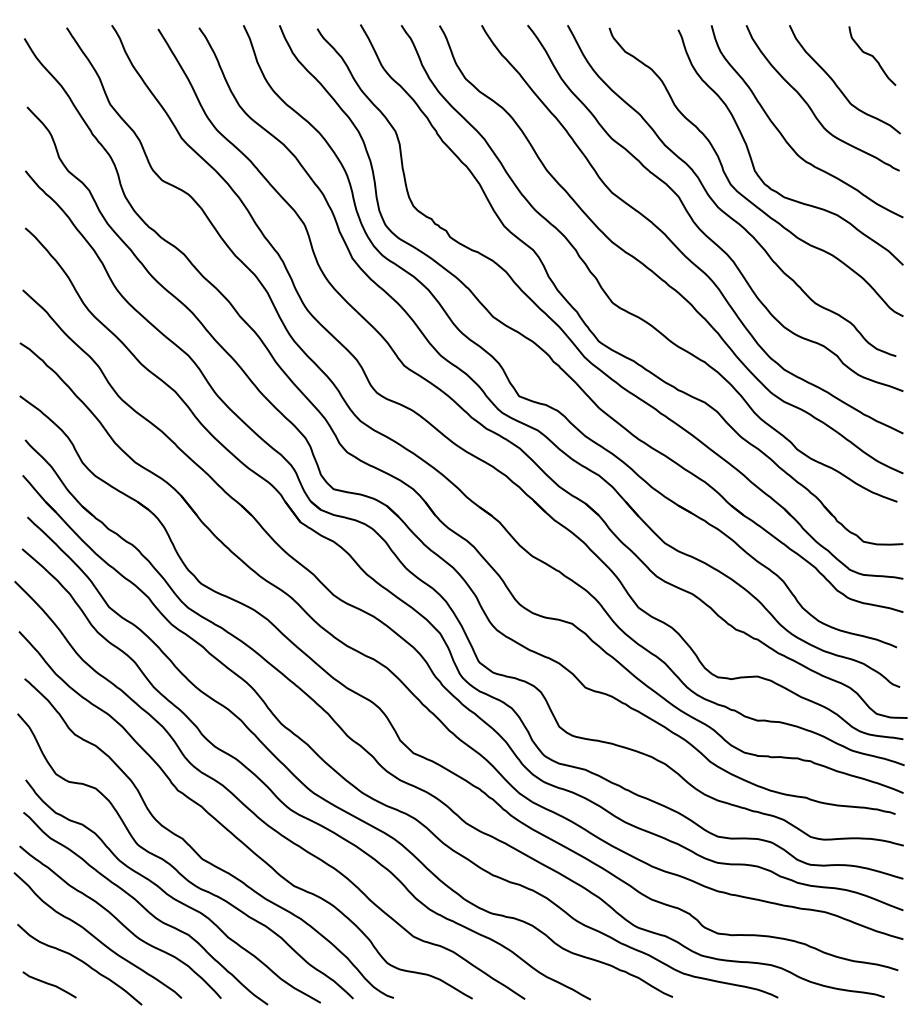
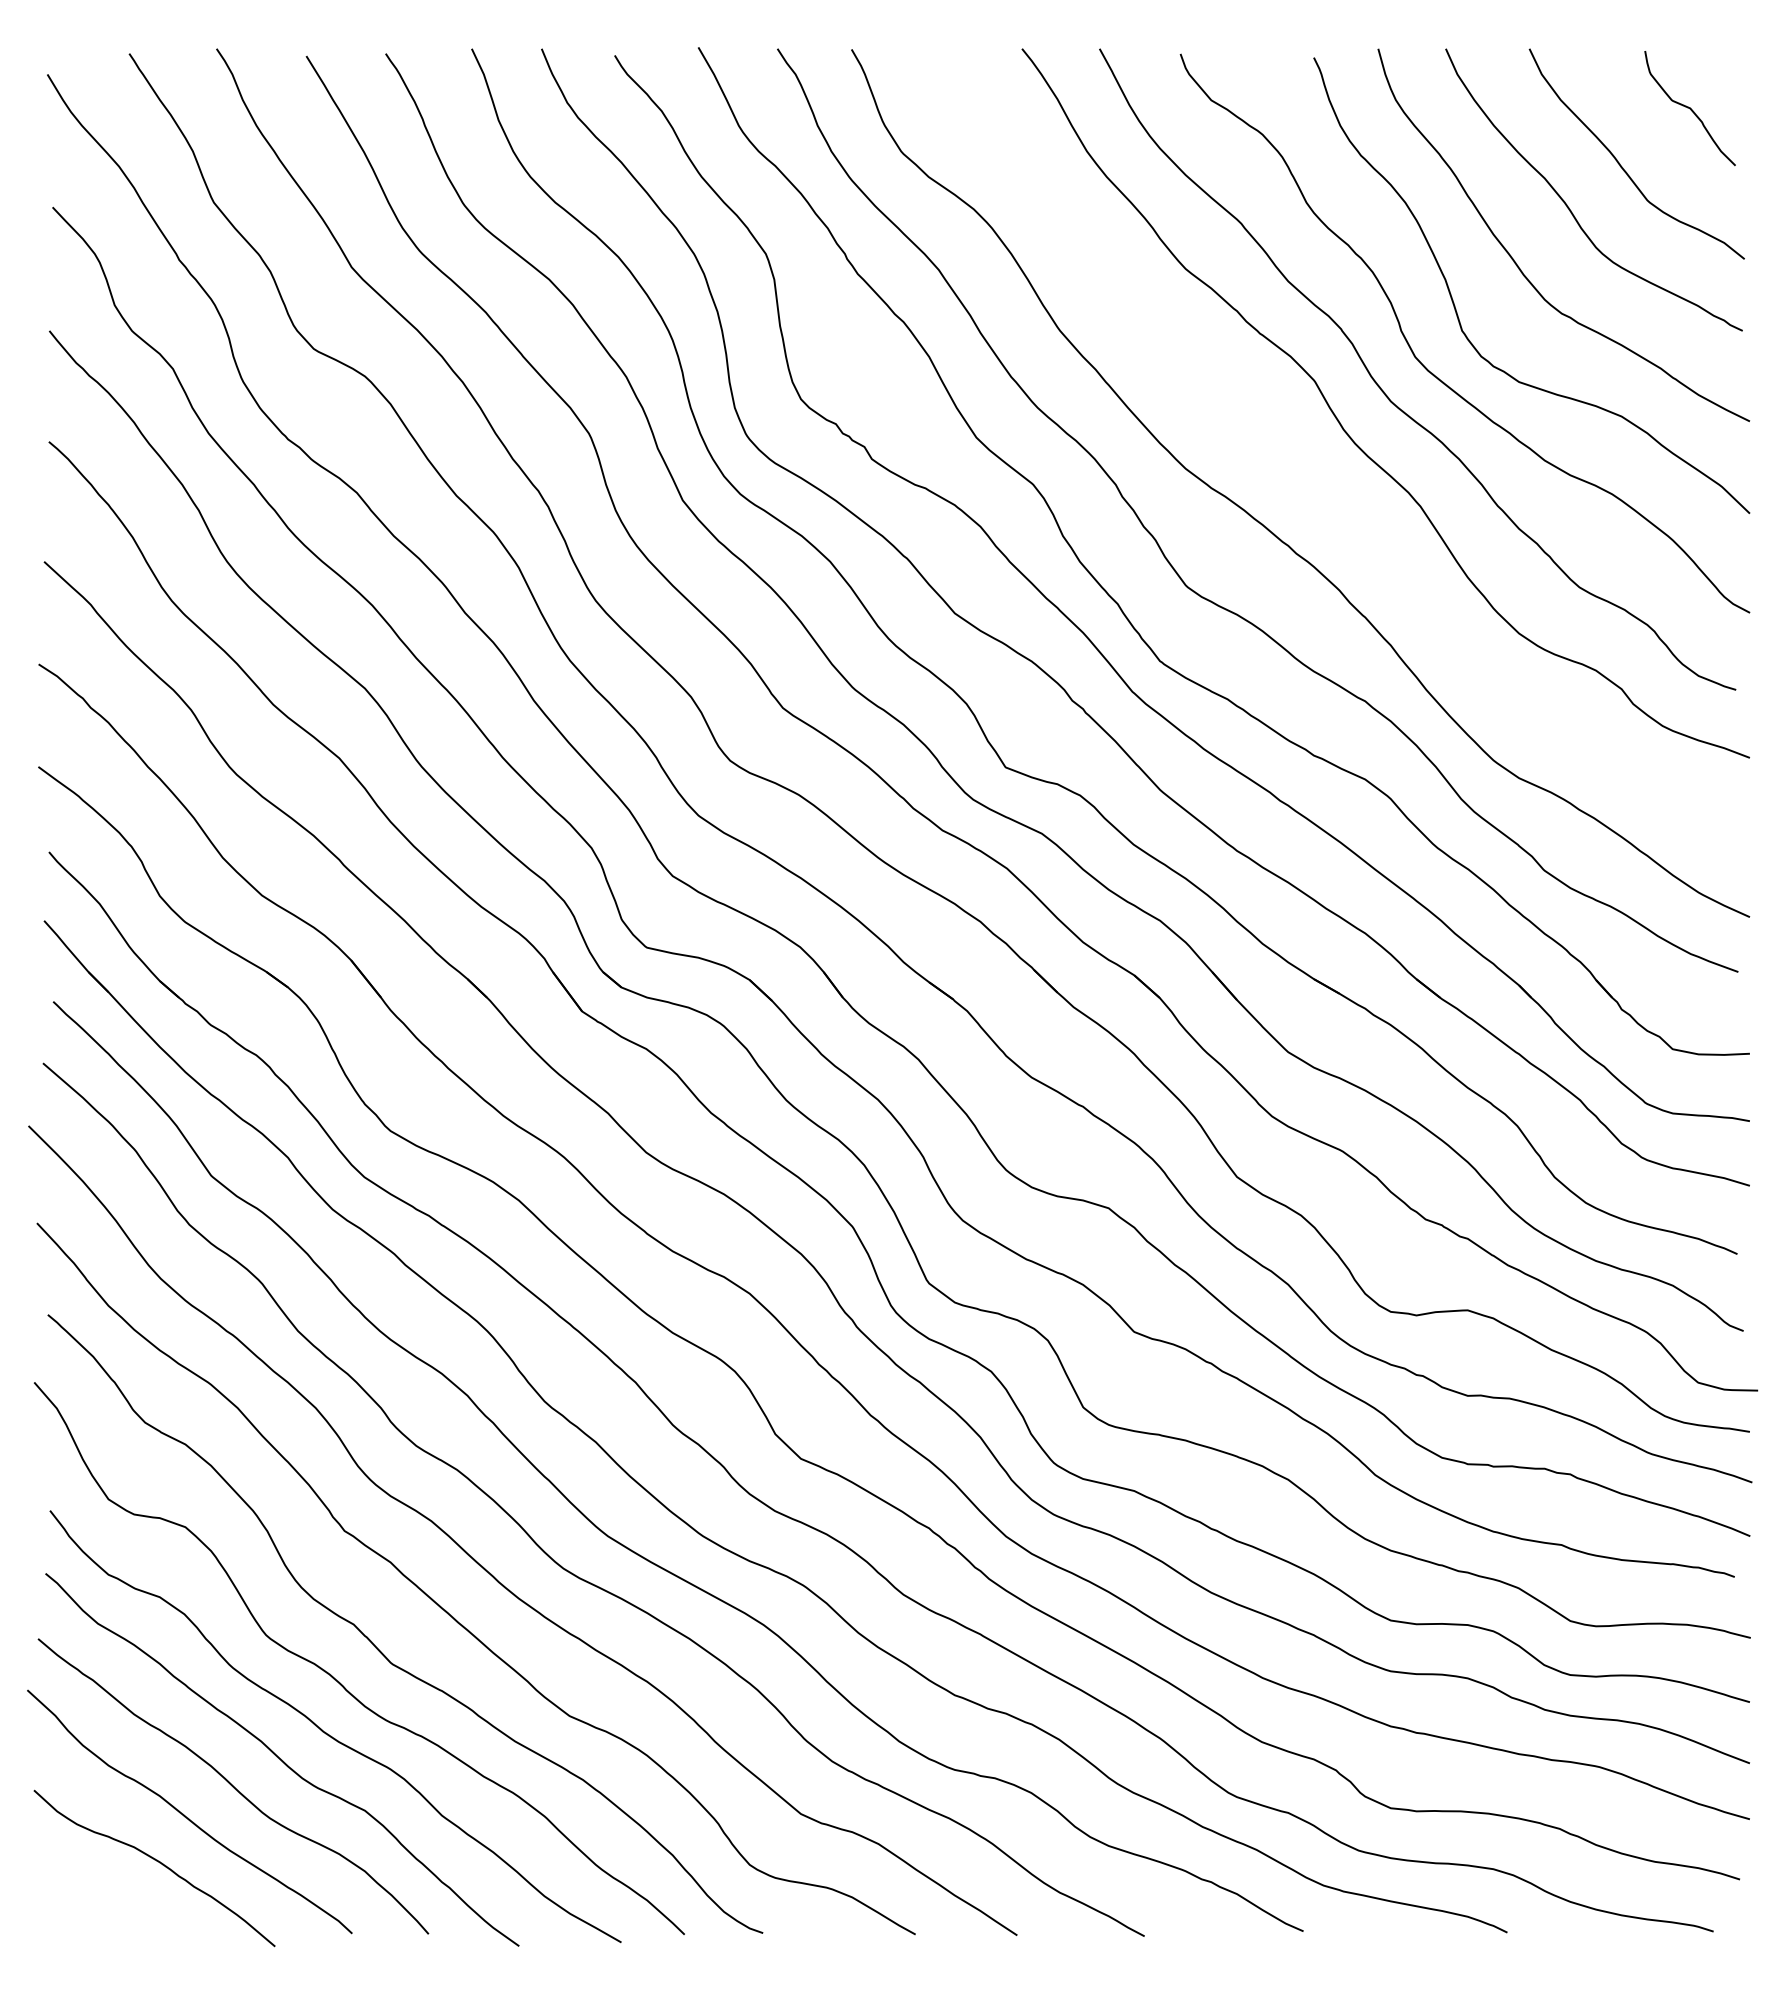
curve: (676, 245) -> (1310, 475), removed
curve: (49, 984) -> (95, 1906), removed

